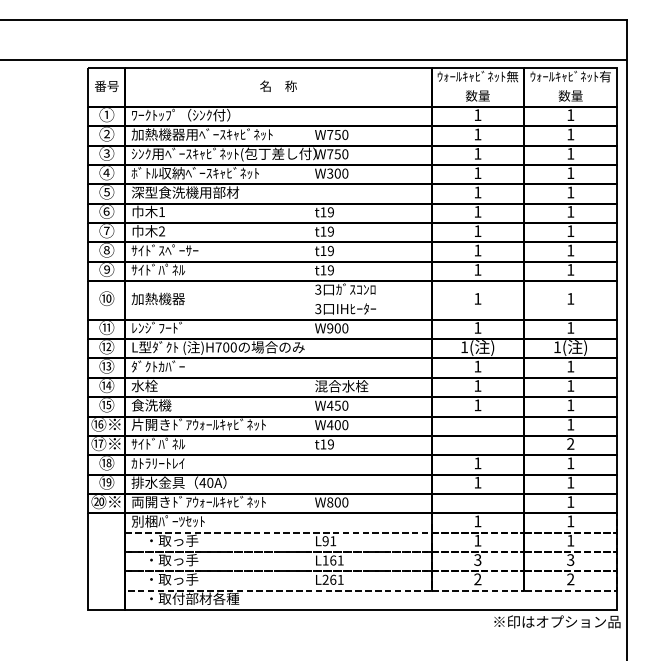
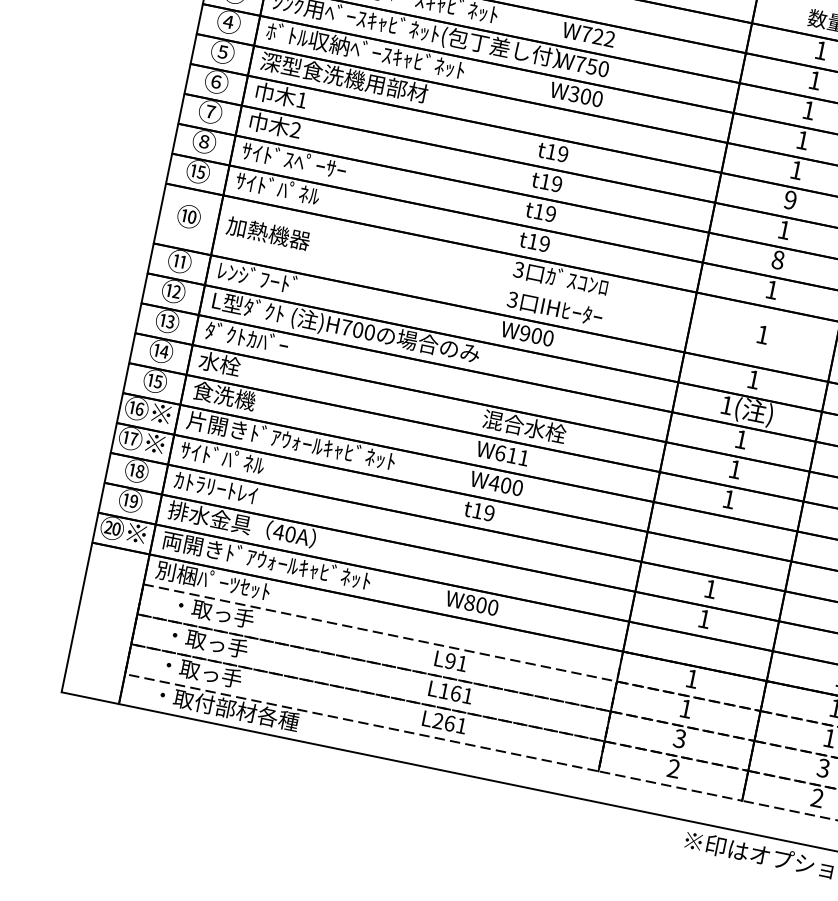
text: (341, 134) -> (604, 37), W750 -> W722
text: (477, 211) -> (790, 199), 1 -> 9
text: (477, 250) -> (777, 259), 1 -> 8
text: (106, 269) -> (197, 171), ⑨ -> ⑮
text: (337, 405) -> (511, 455), W450 -> W611

